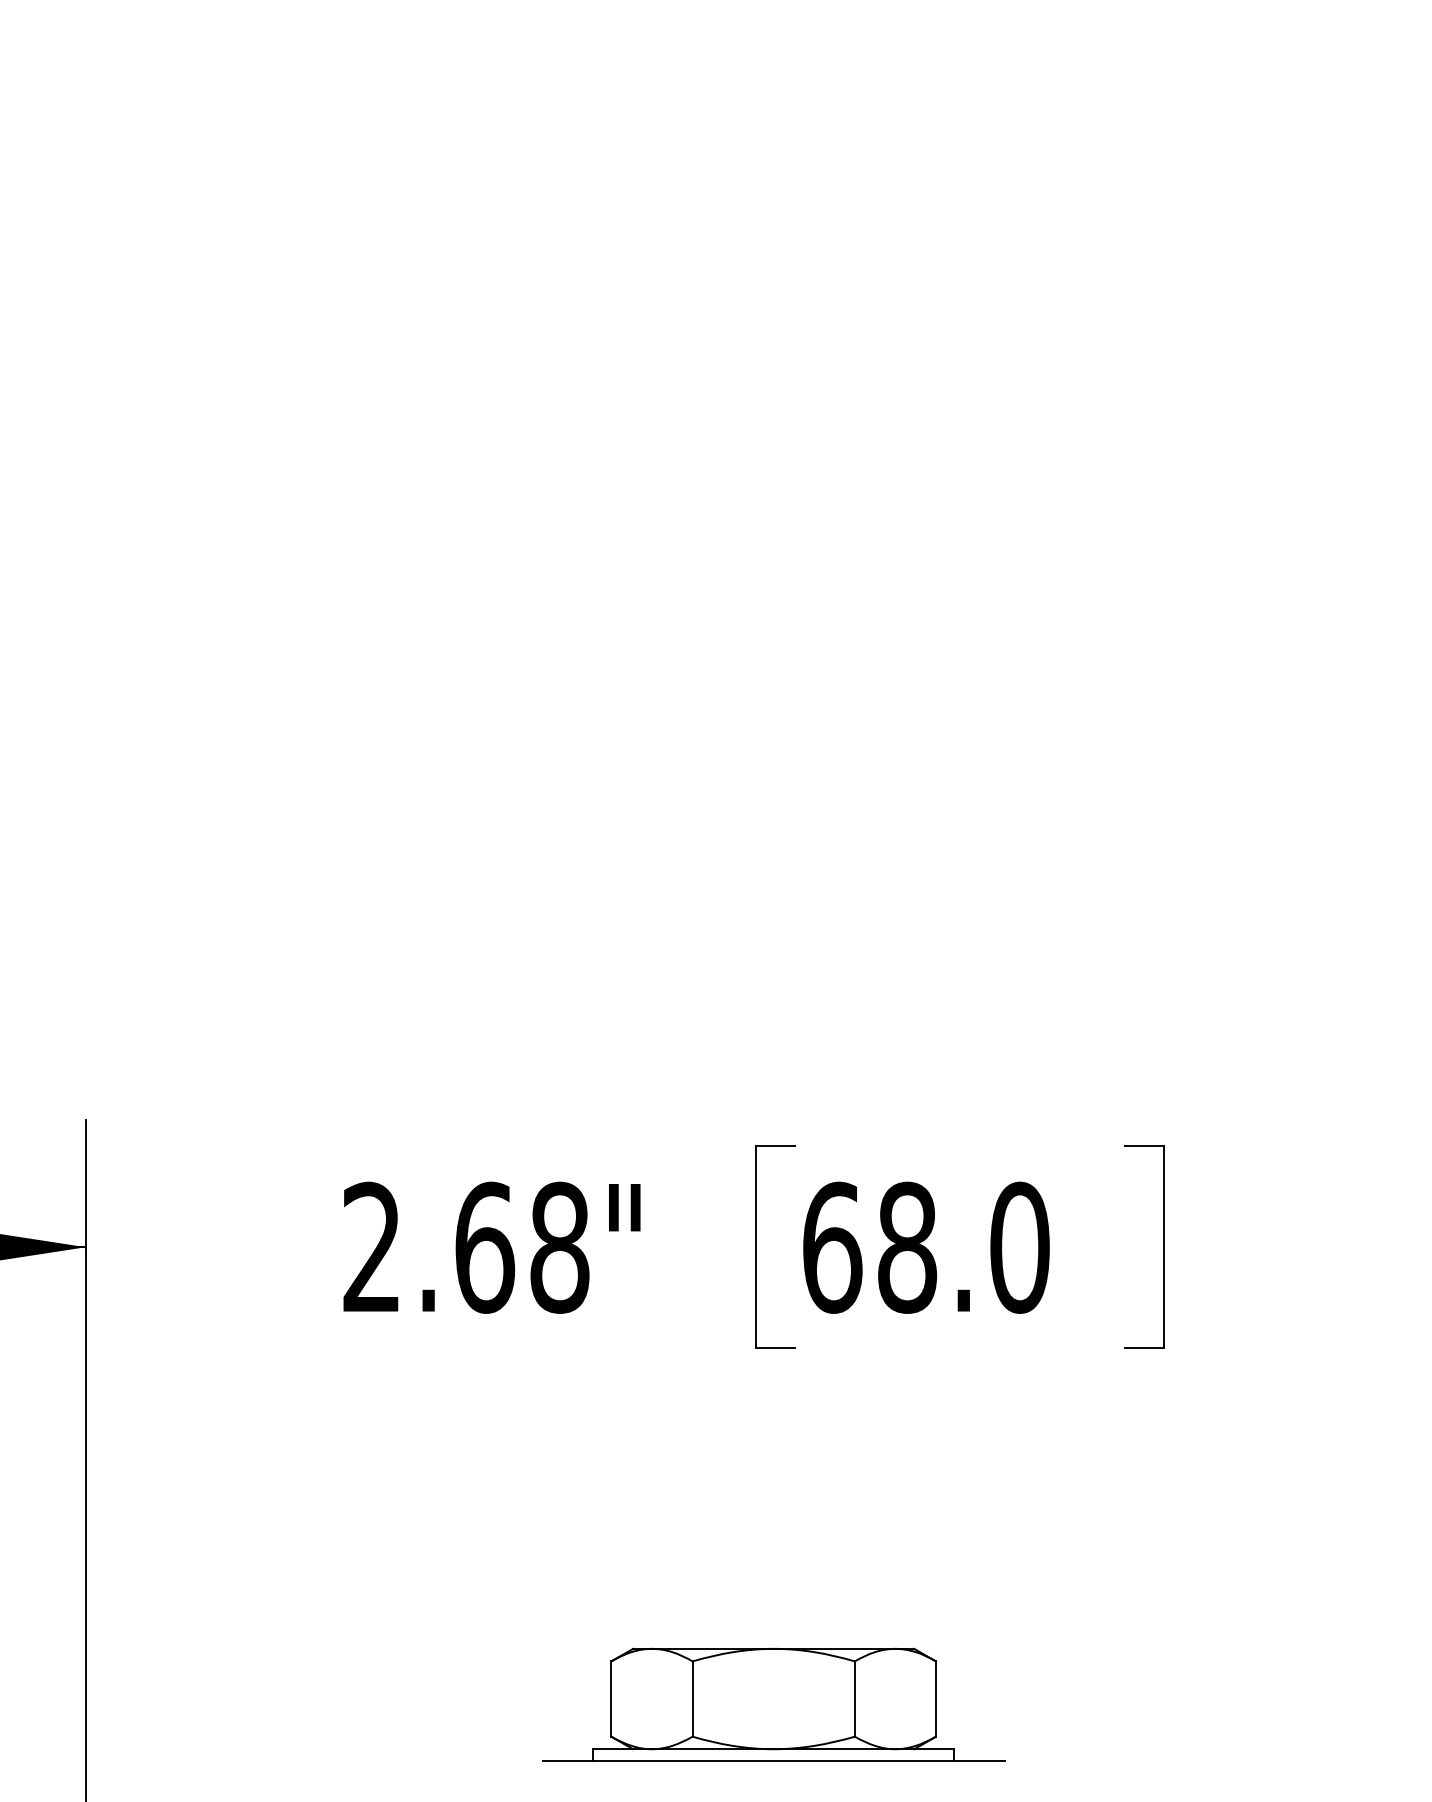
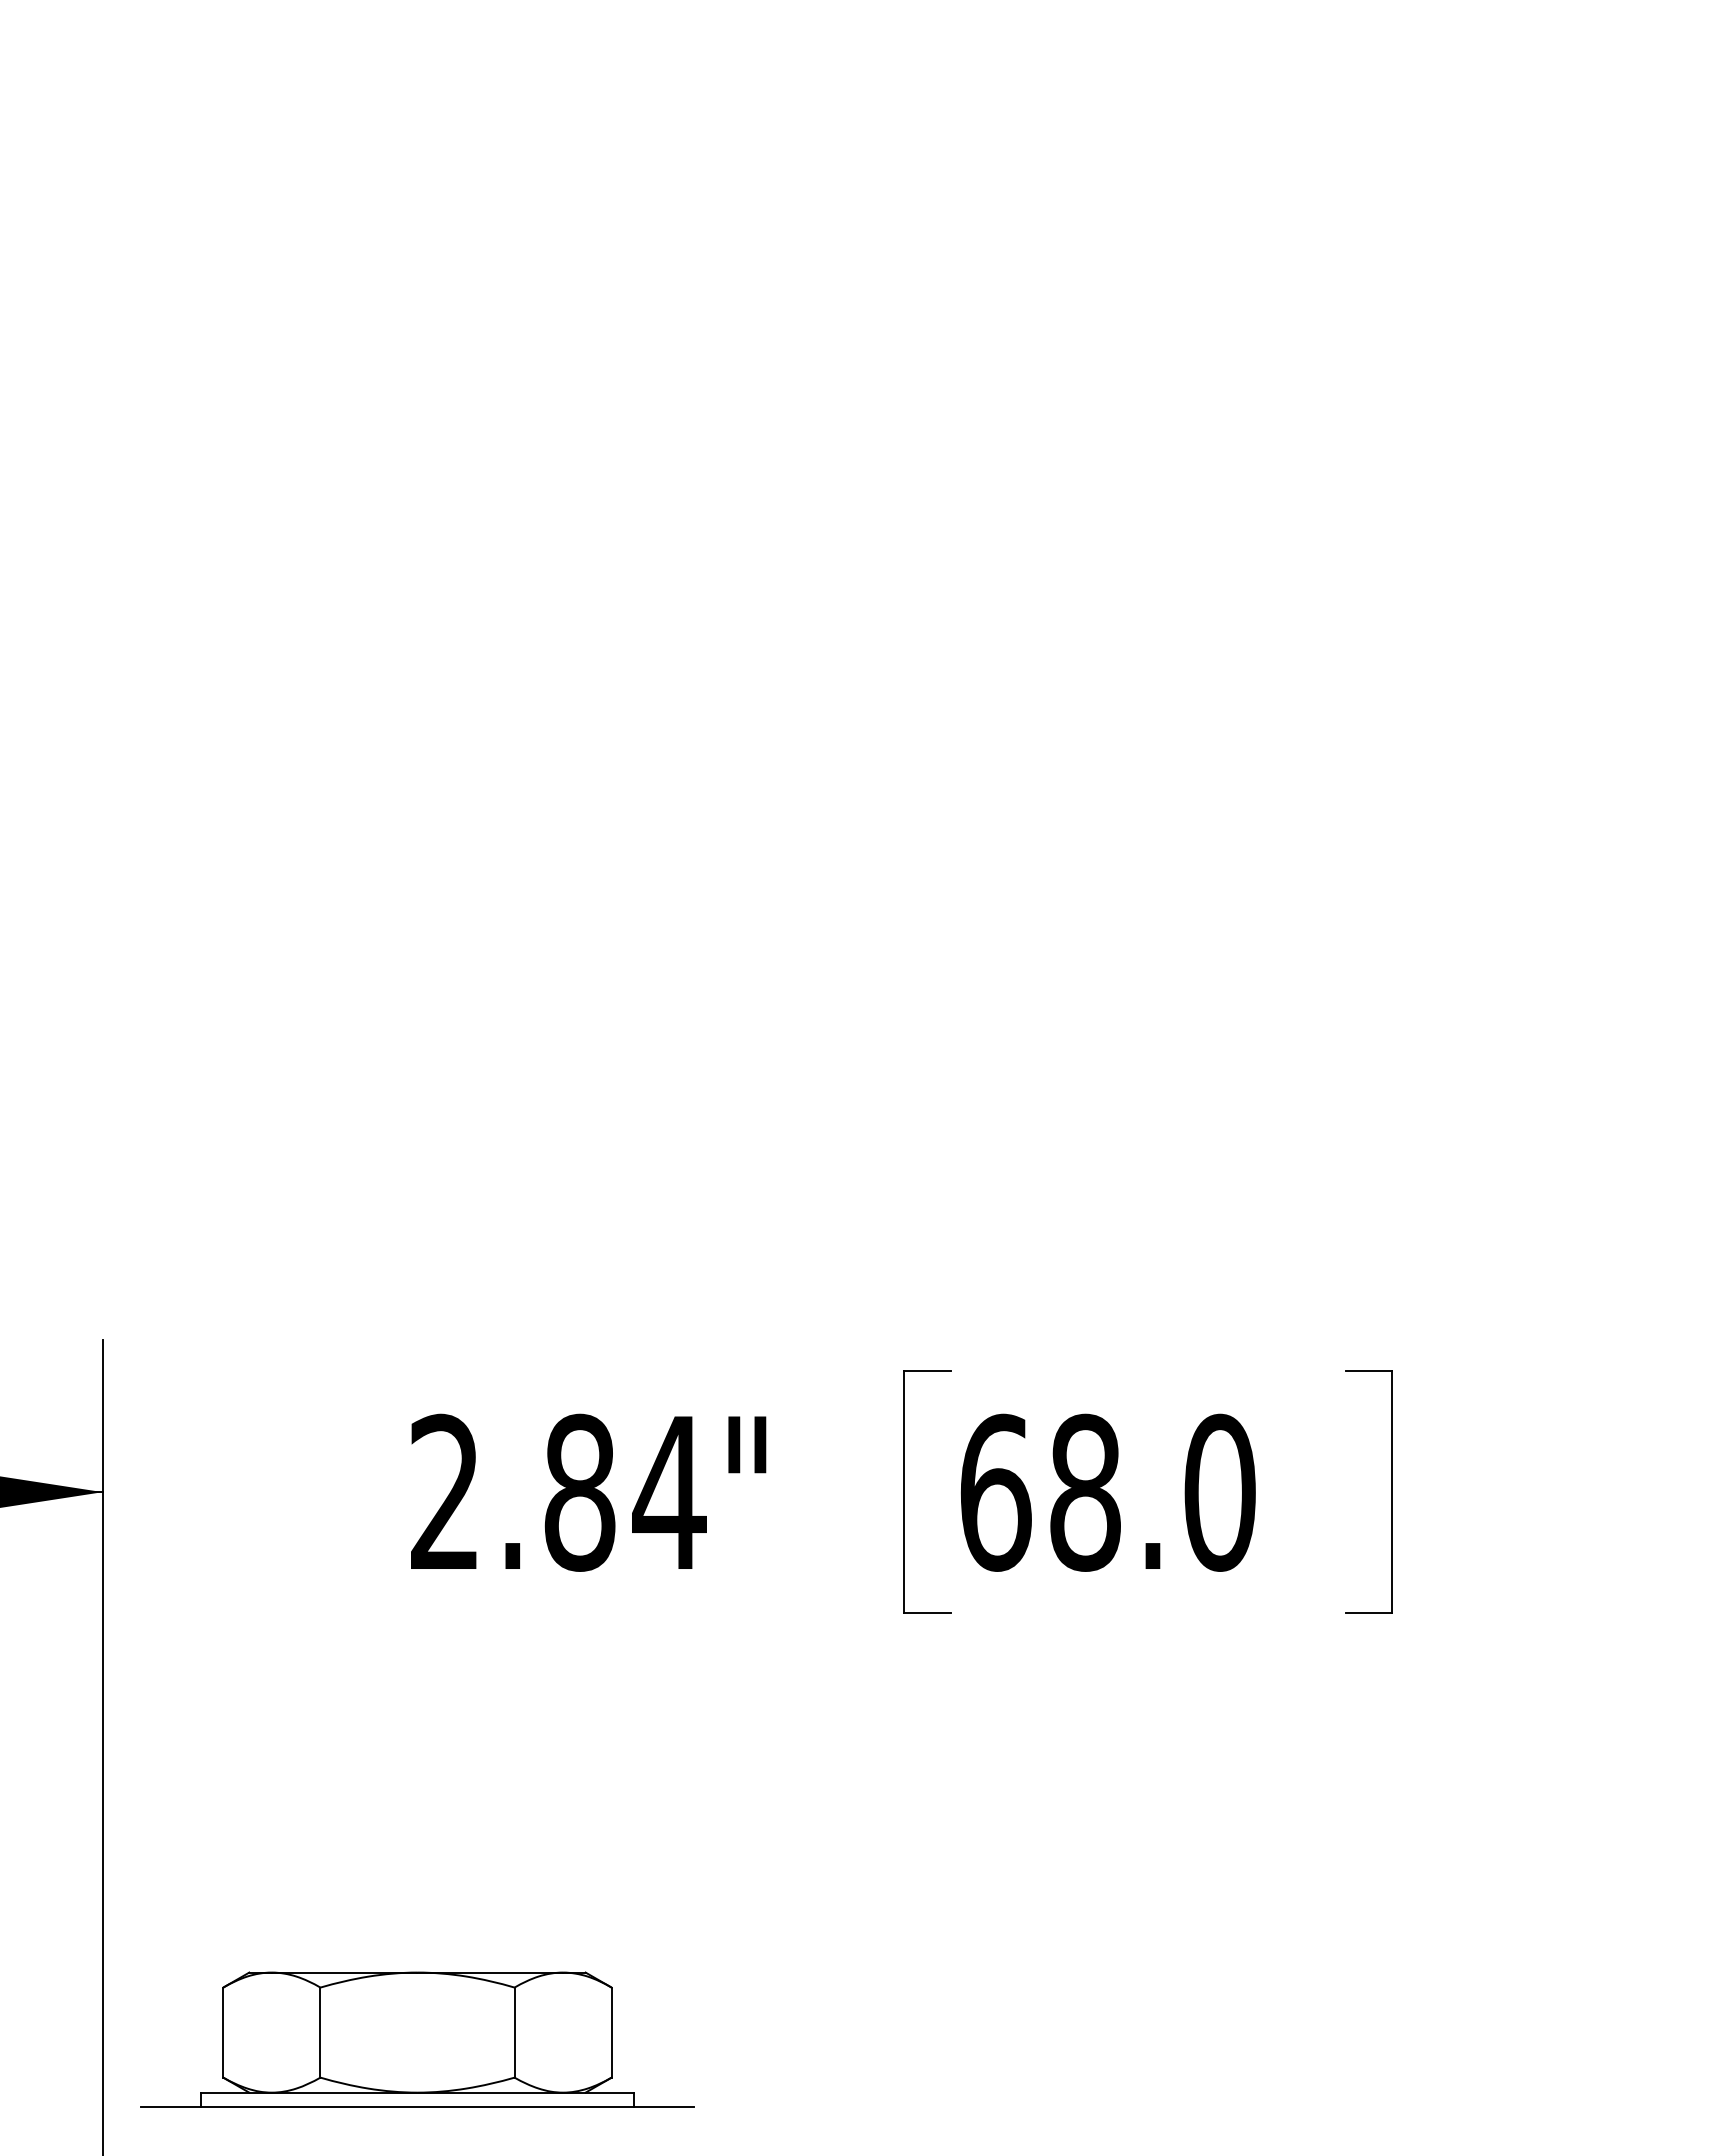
text: (522, 1247) -> (625, 1492), 2.68" -> 2.84"
part: (773, 1704) -> (417, 2039), moved

